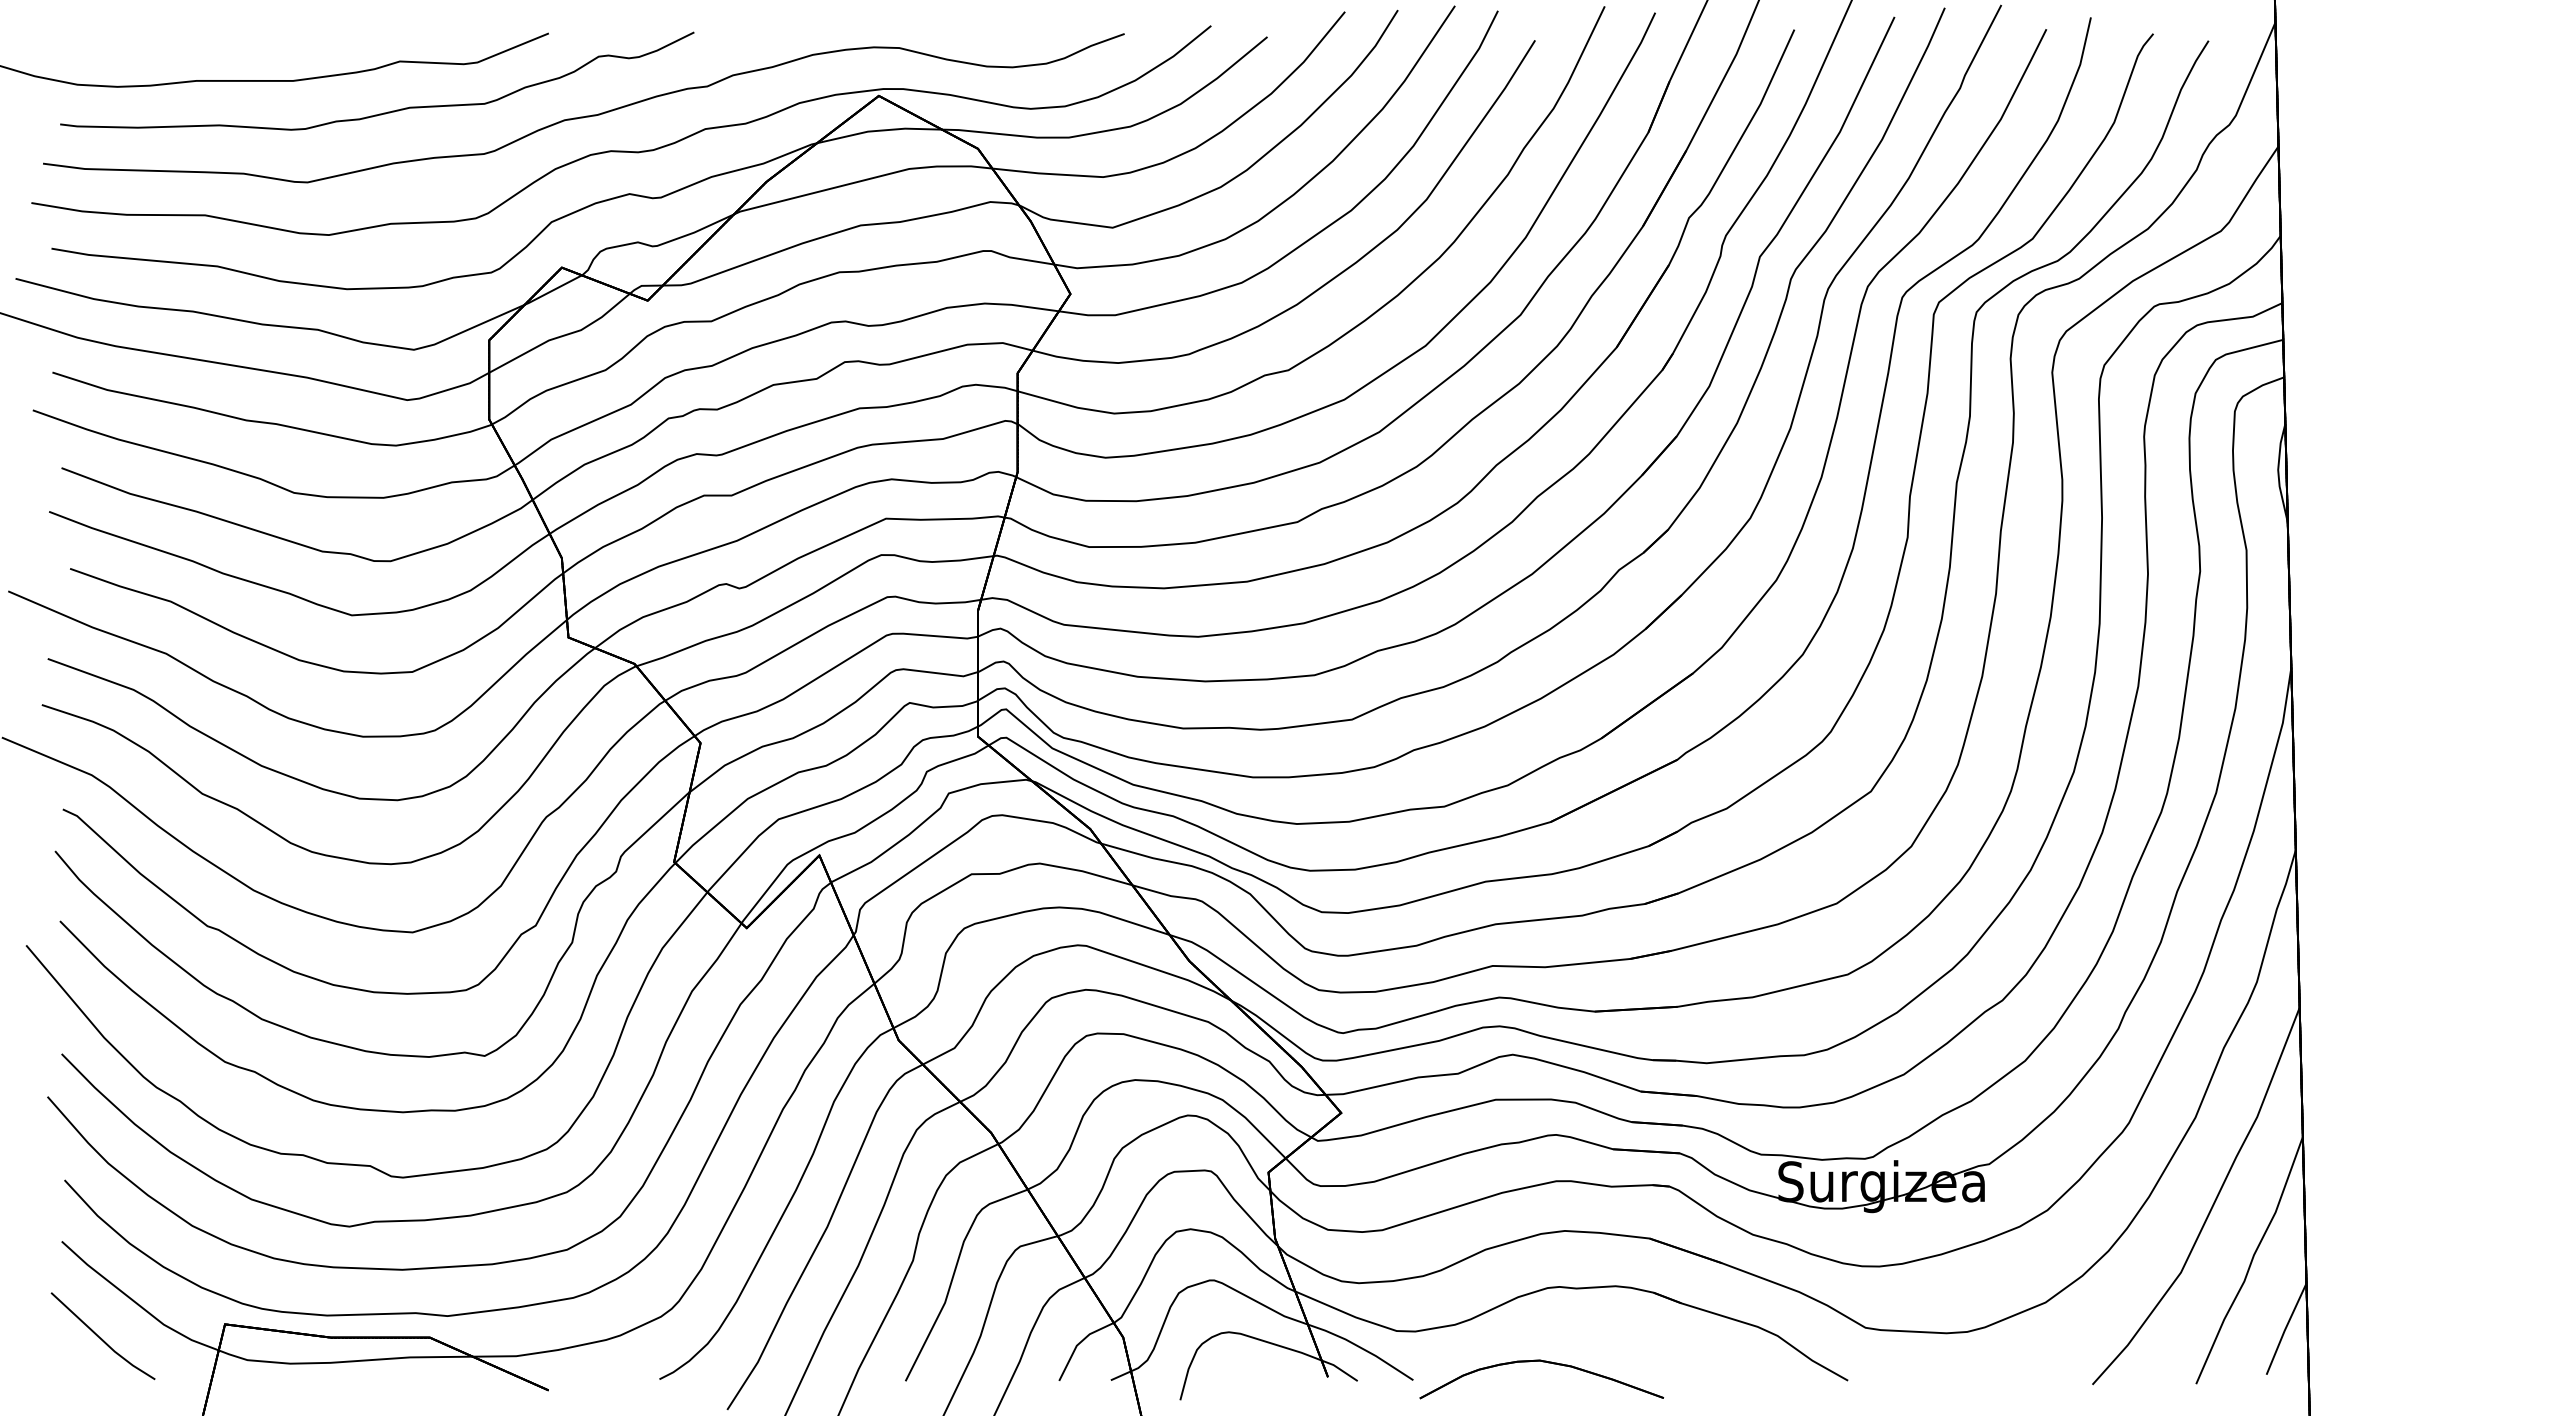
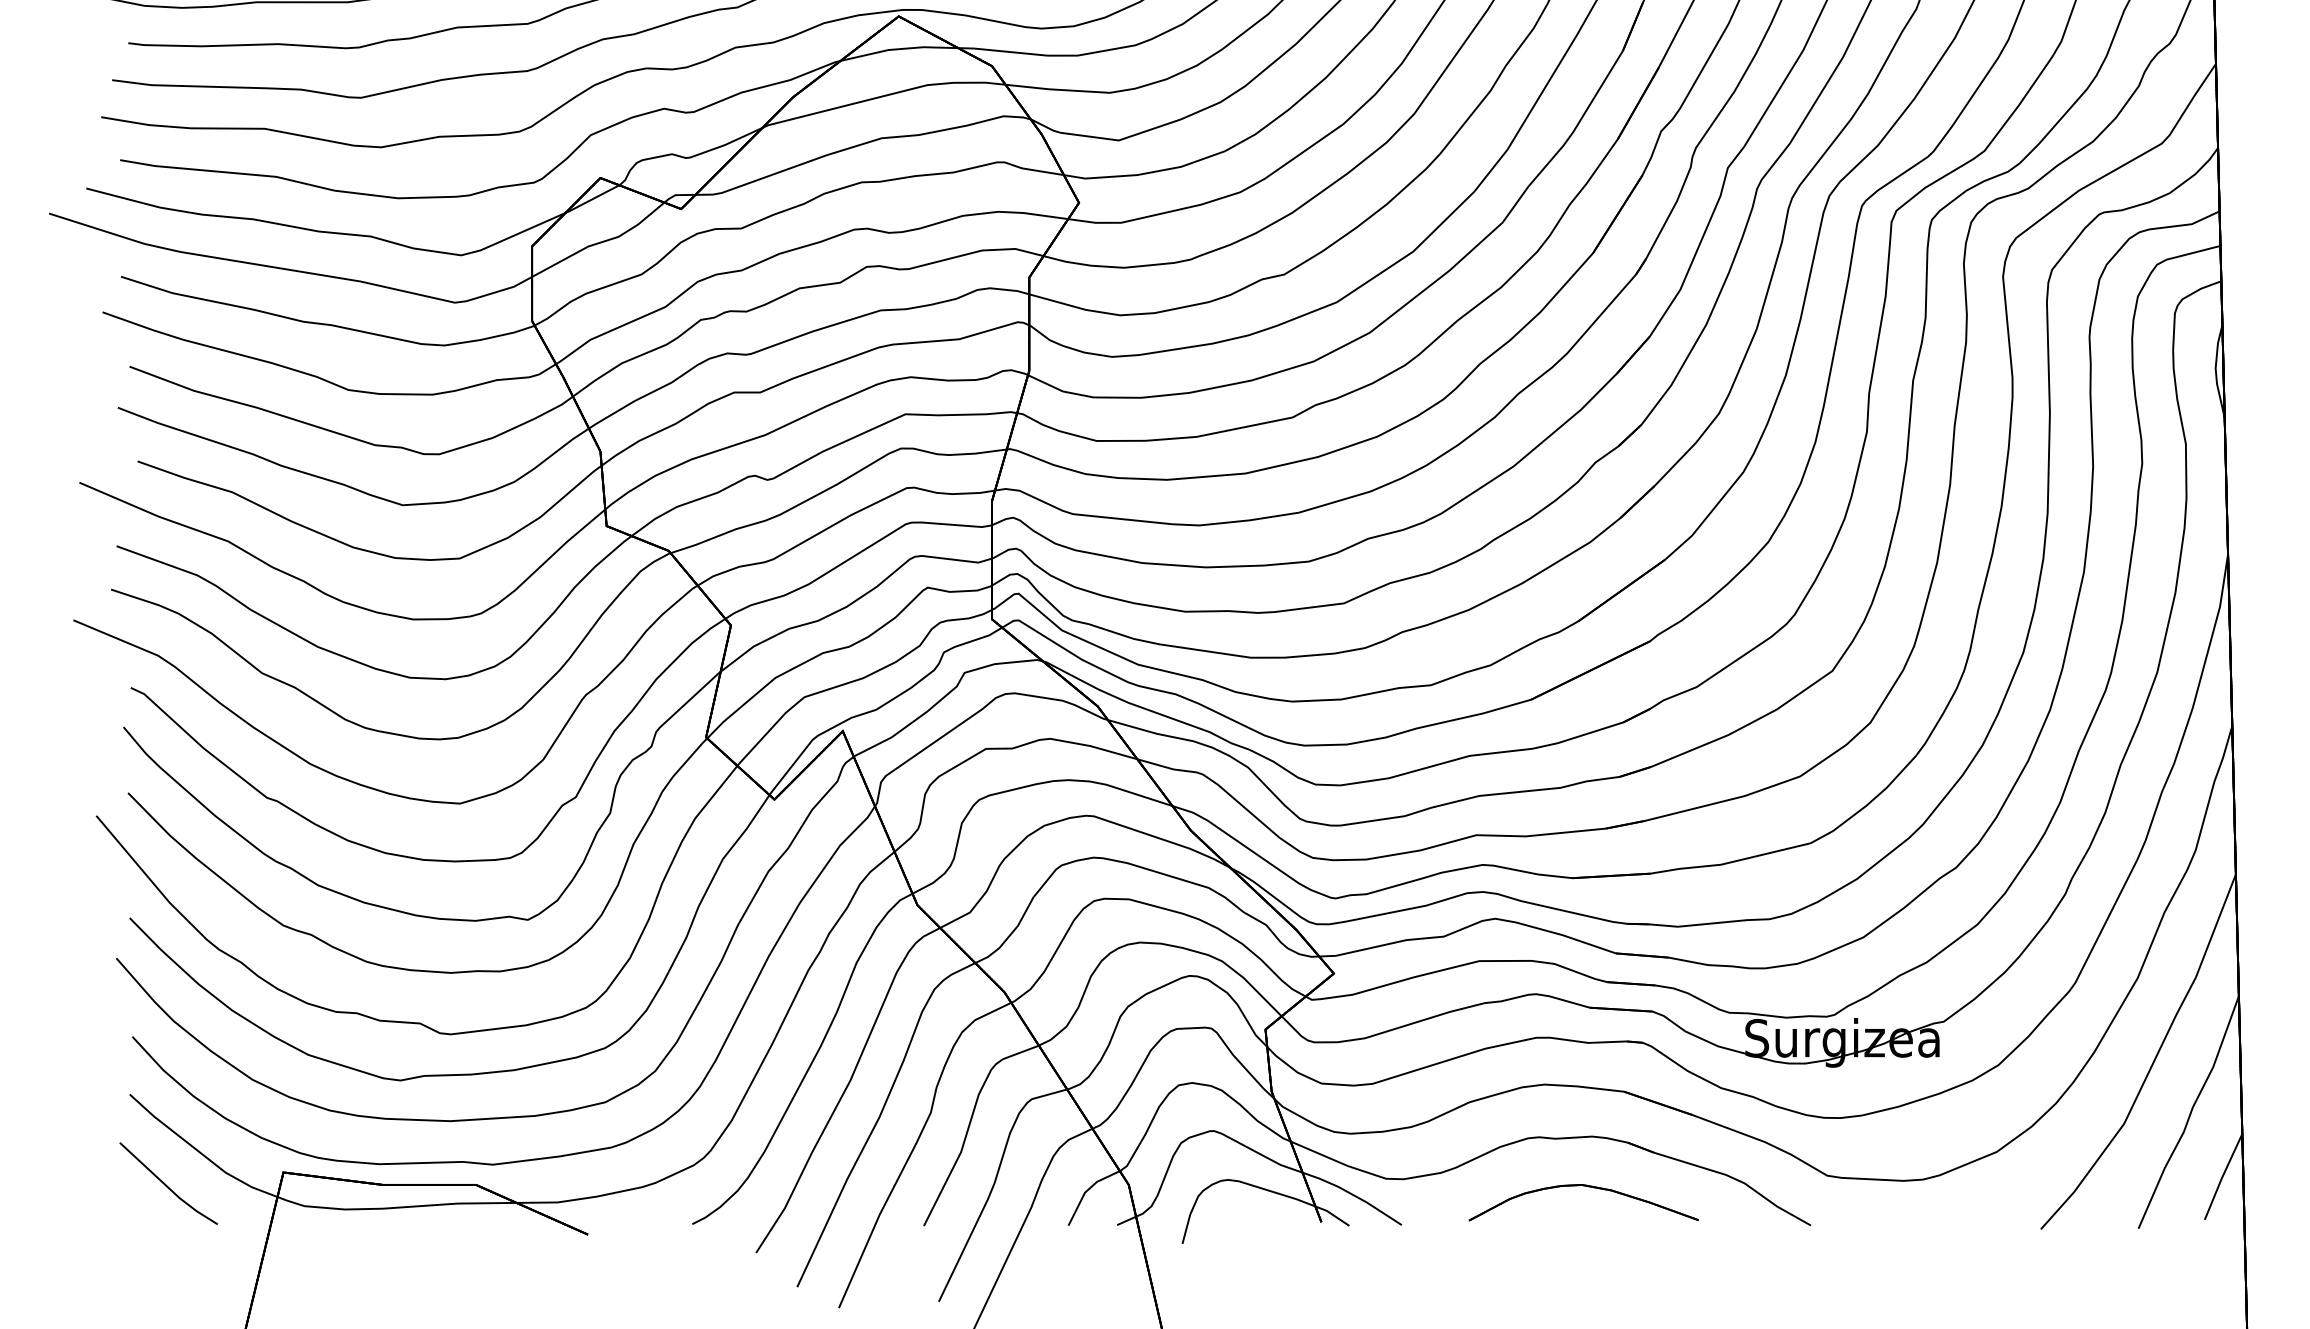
part: (1542, 1362) -> (1584, 1186), moved

